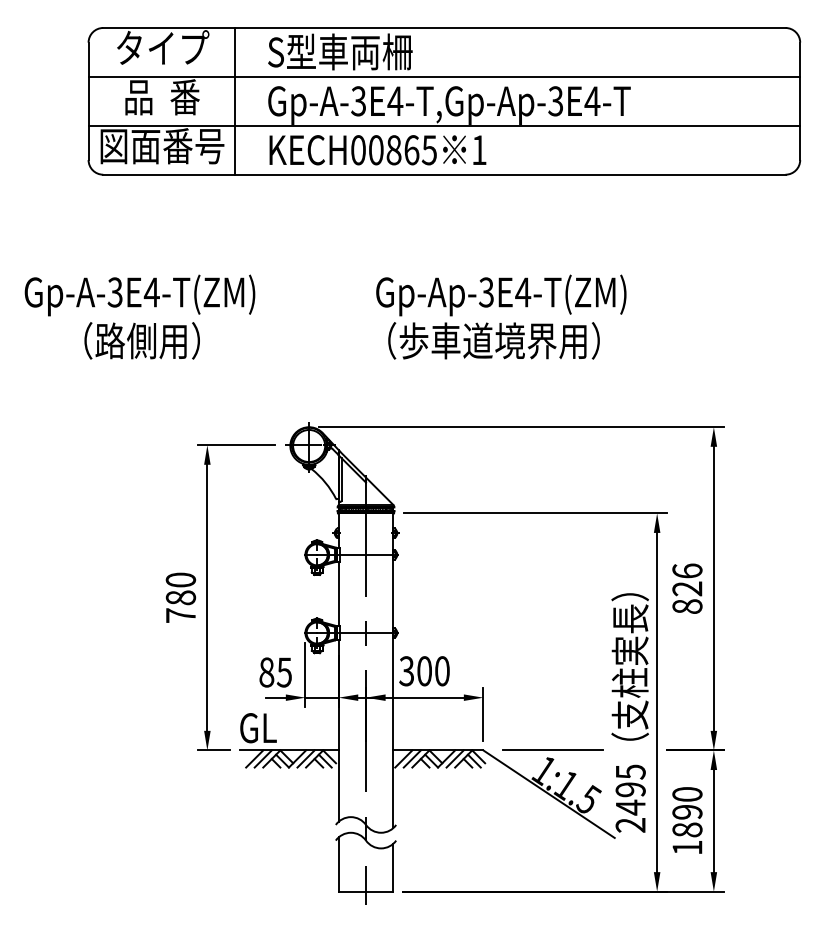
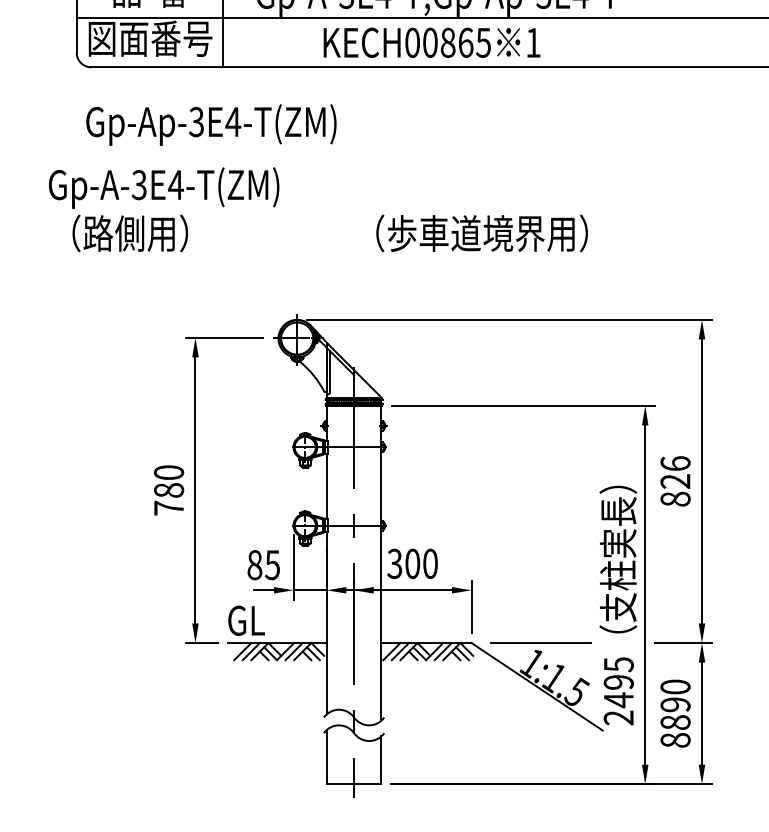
text: (377, 150) -> (431, 43), moved
text: (139, 295) -> (163, 188), moved
text: (501, 295) -> (211, 125), moved
text: (687, 847) -> (675, 740), 1890 -> 8890

